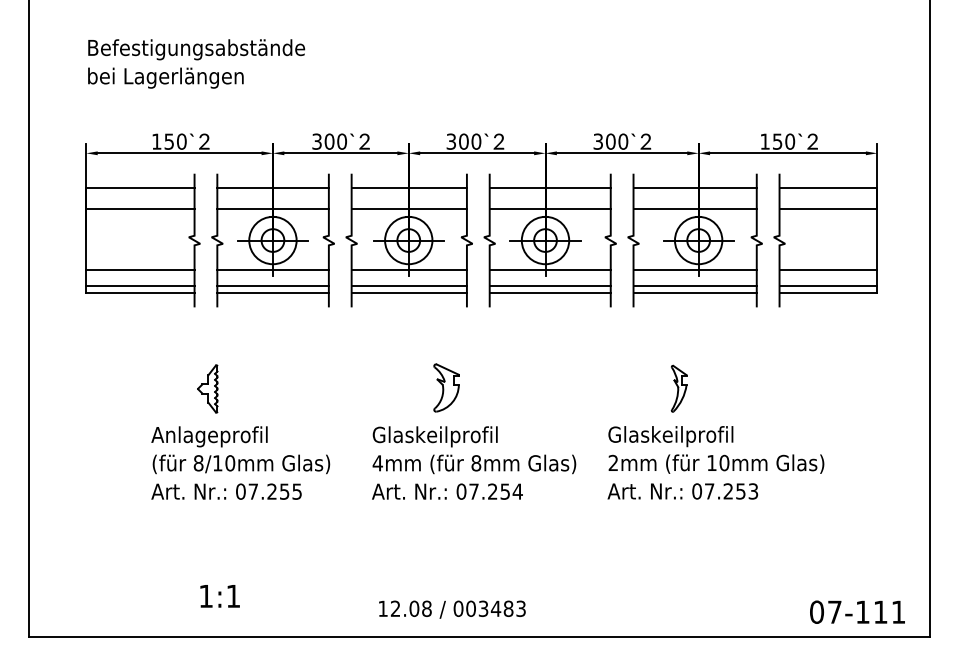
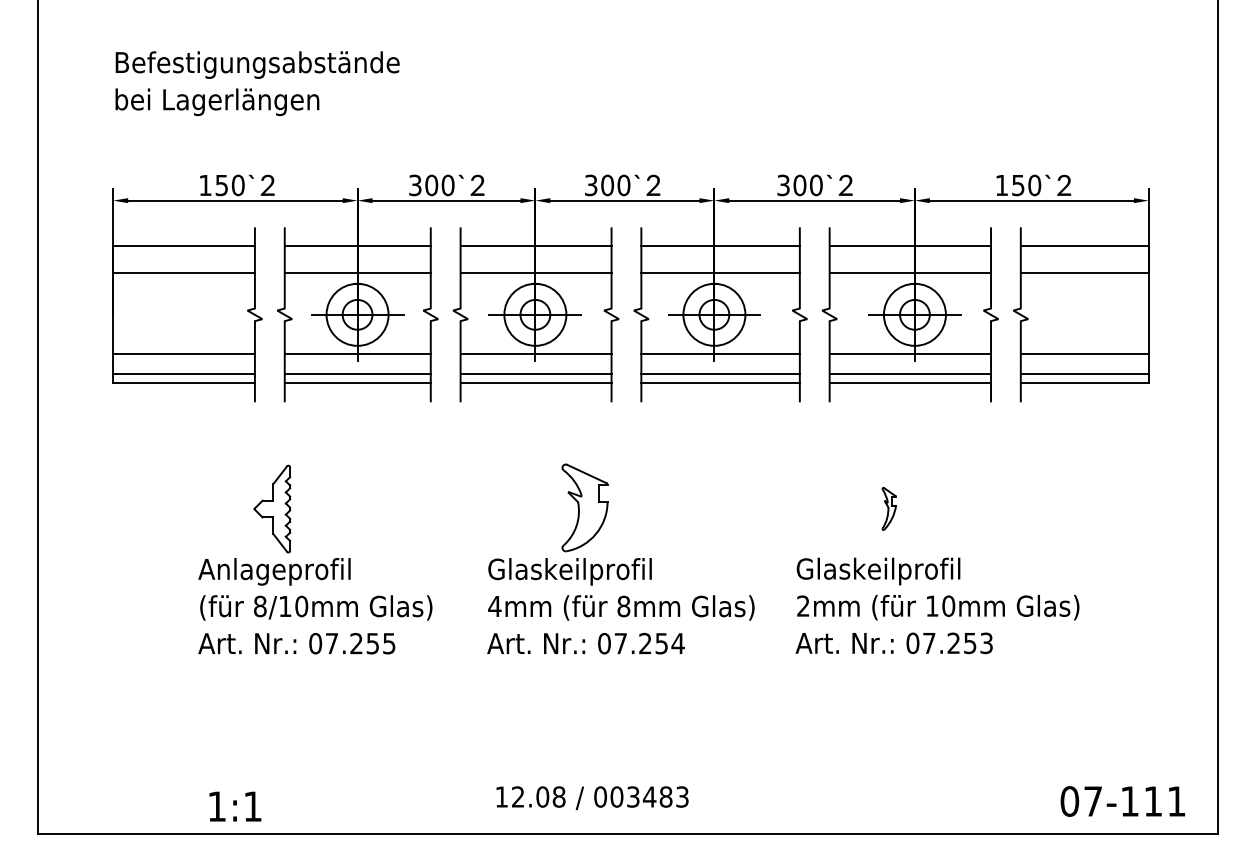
part: (446, 387) -> (584, 507), size x1.4
part: (678, 388) -> (888, 508), size x0.7
part: (207, 389) -> (271, 509), size x1.4
text: (220, 596) -> (235, 806), moved

